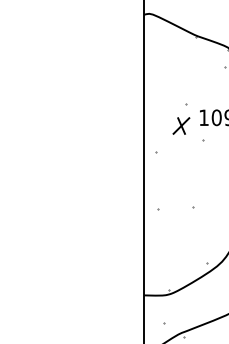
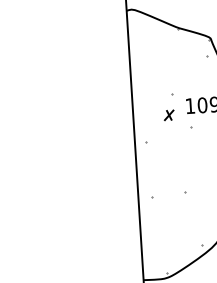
part: (181, 125) -> (169, 114), size x0.6

